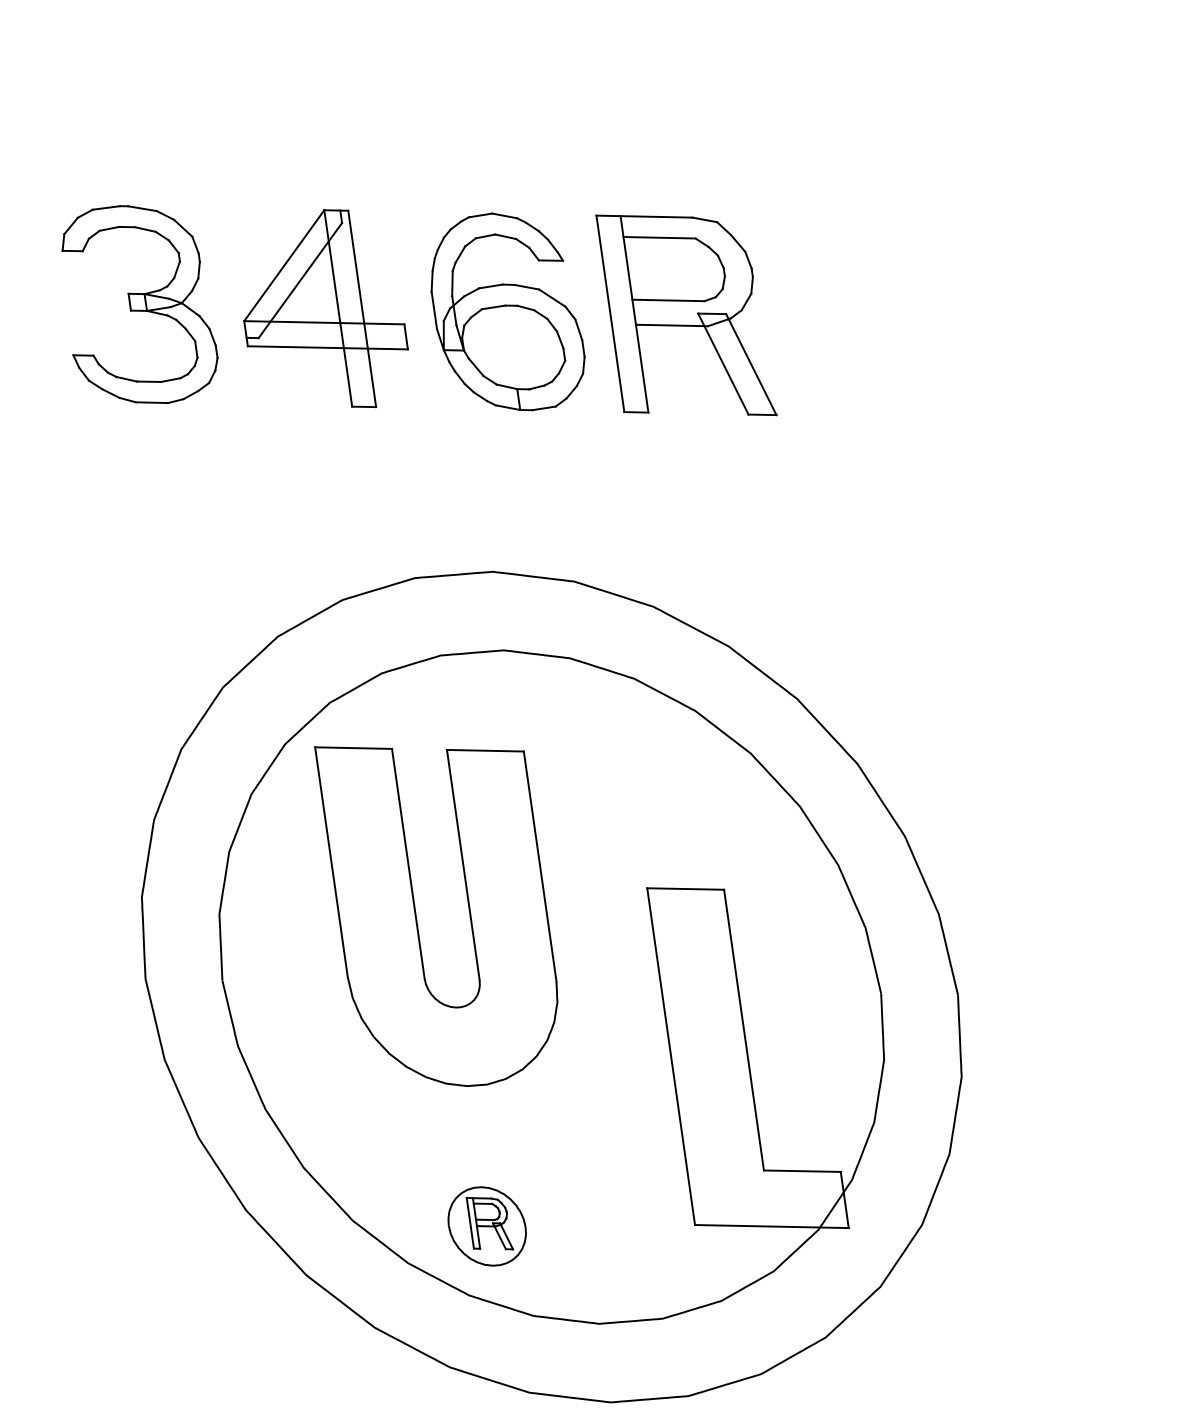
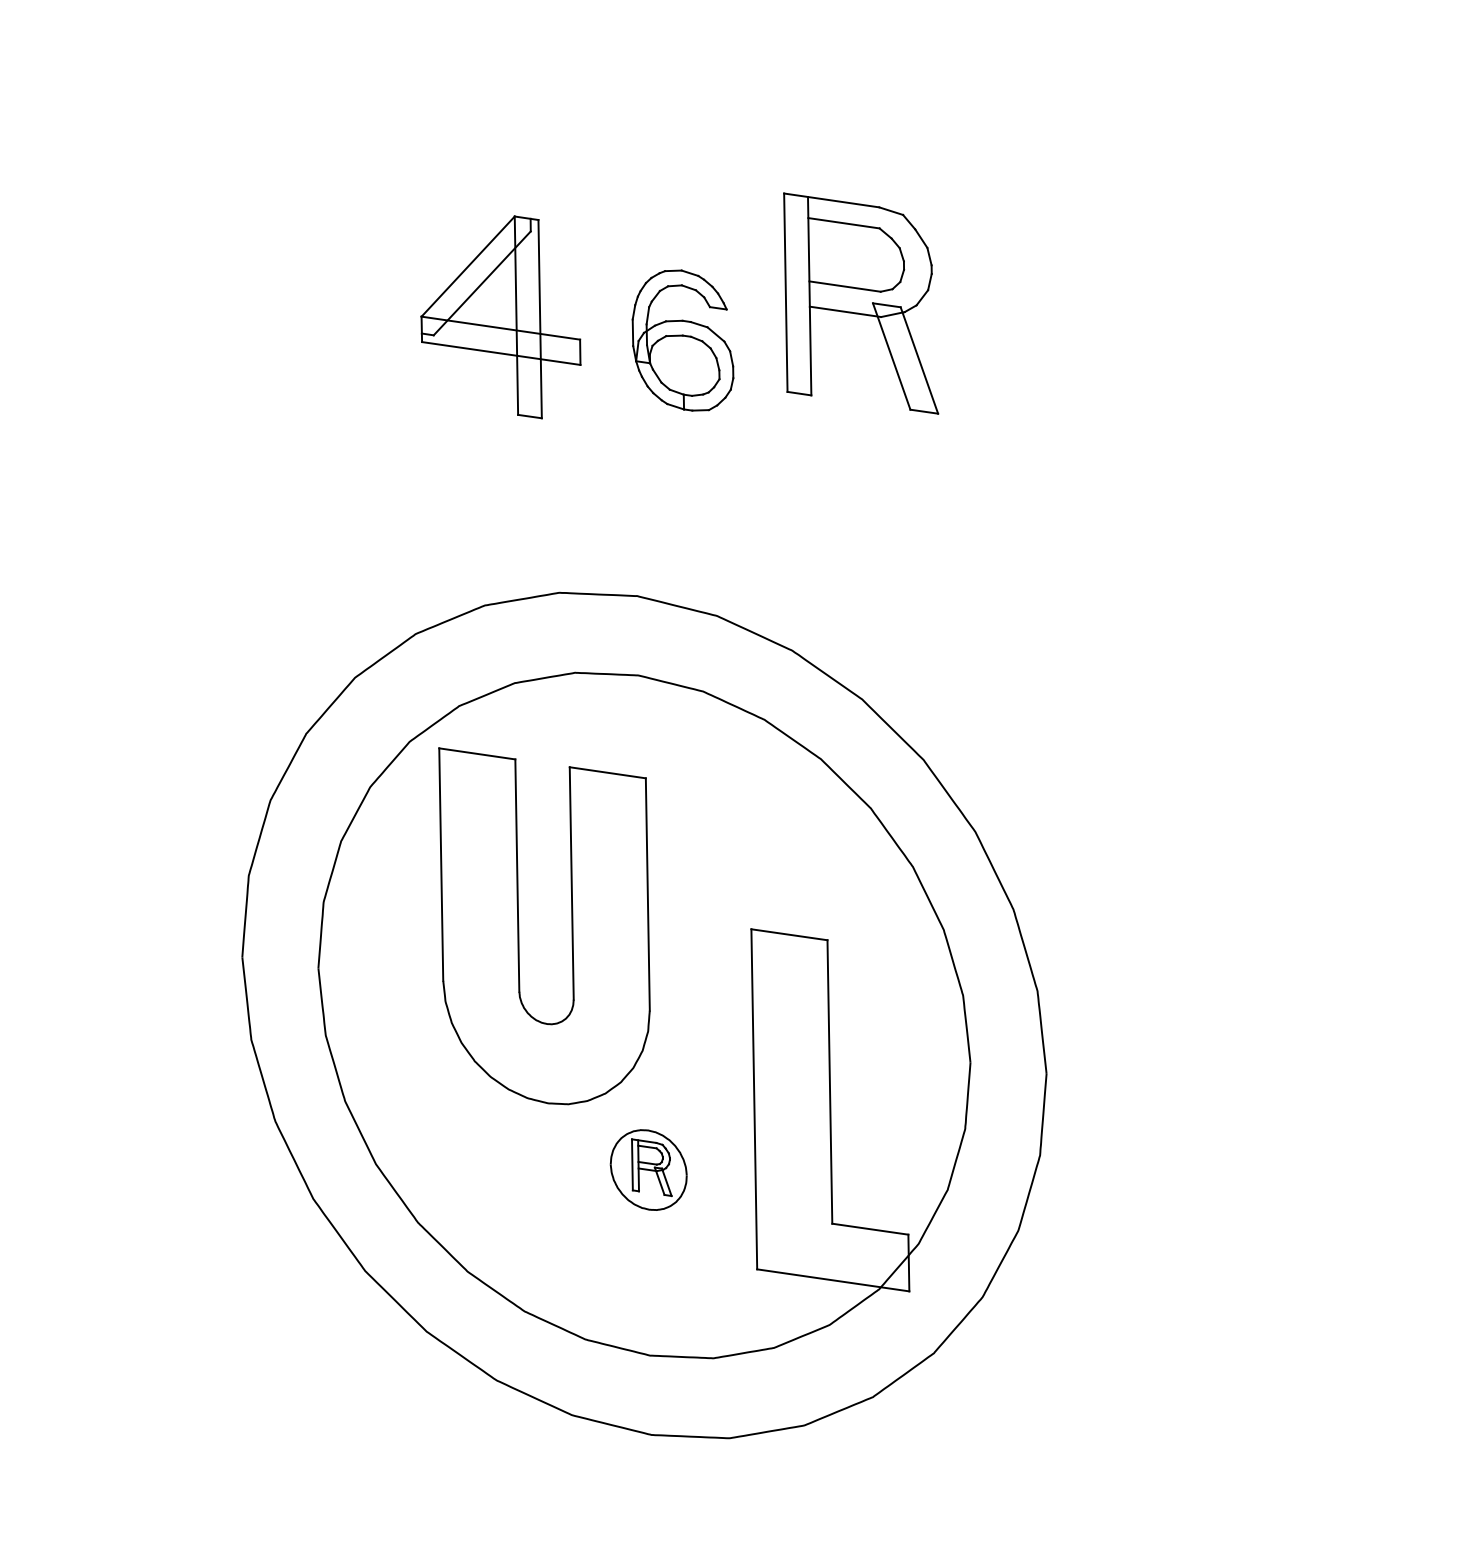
part: (138, 304) -> (318, 287), removed
part: (506, 312) -> (682, 340), size x0.7
part: (686, 315) -> (861, 303), moved
part: (486, 1225) -> (648, 1169), moved

